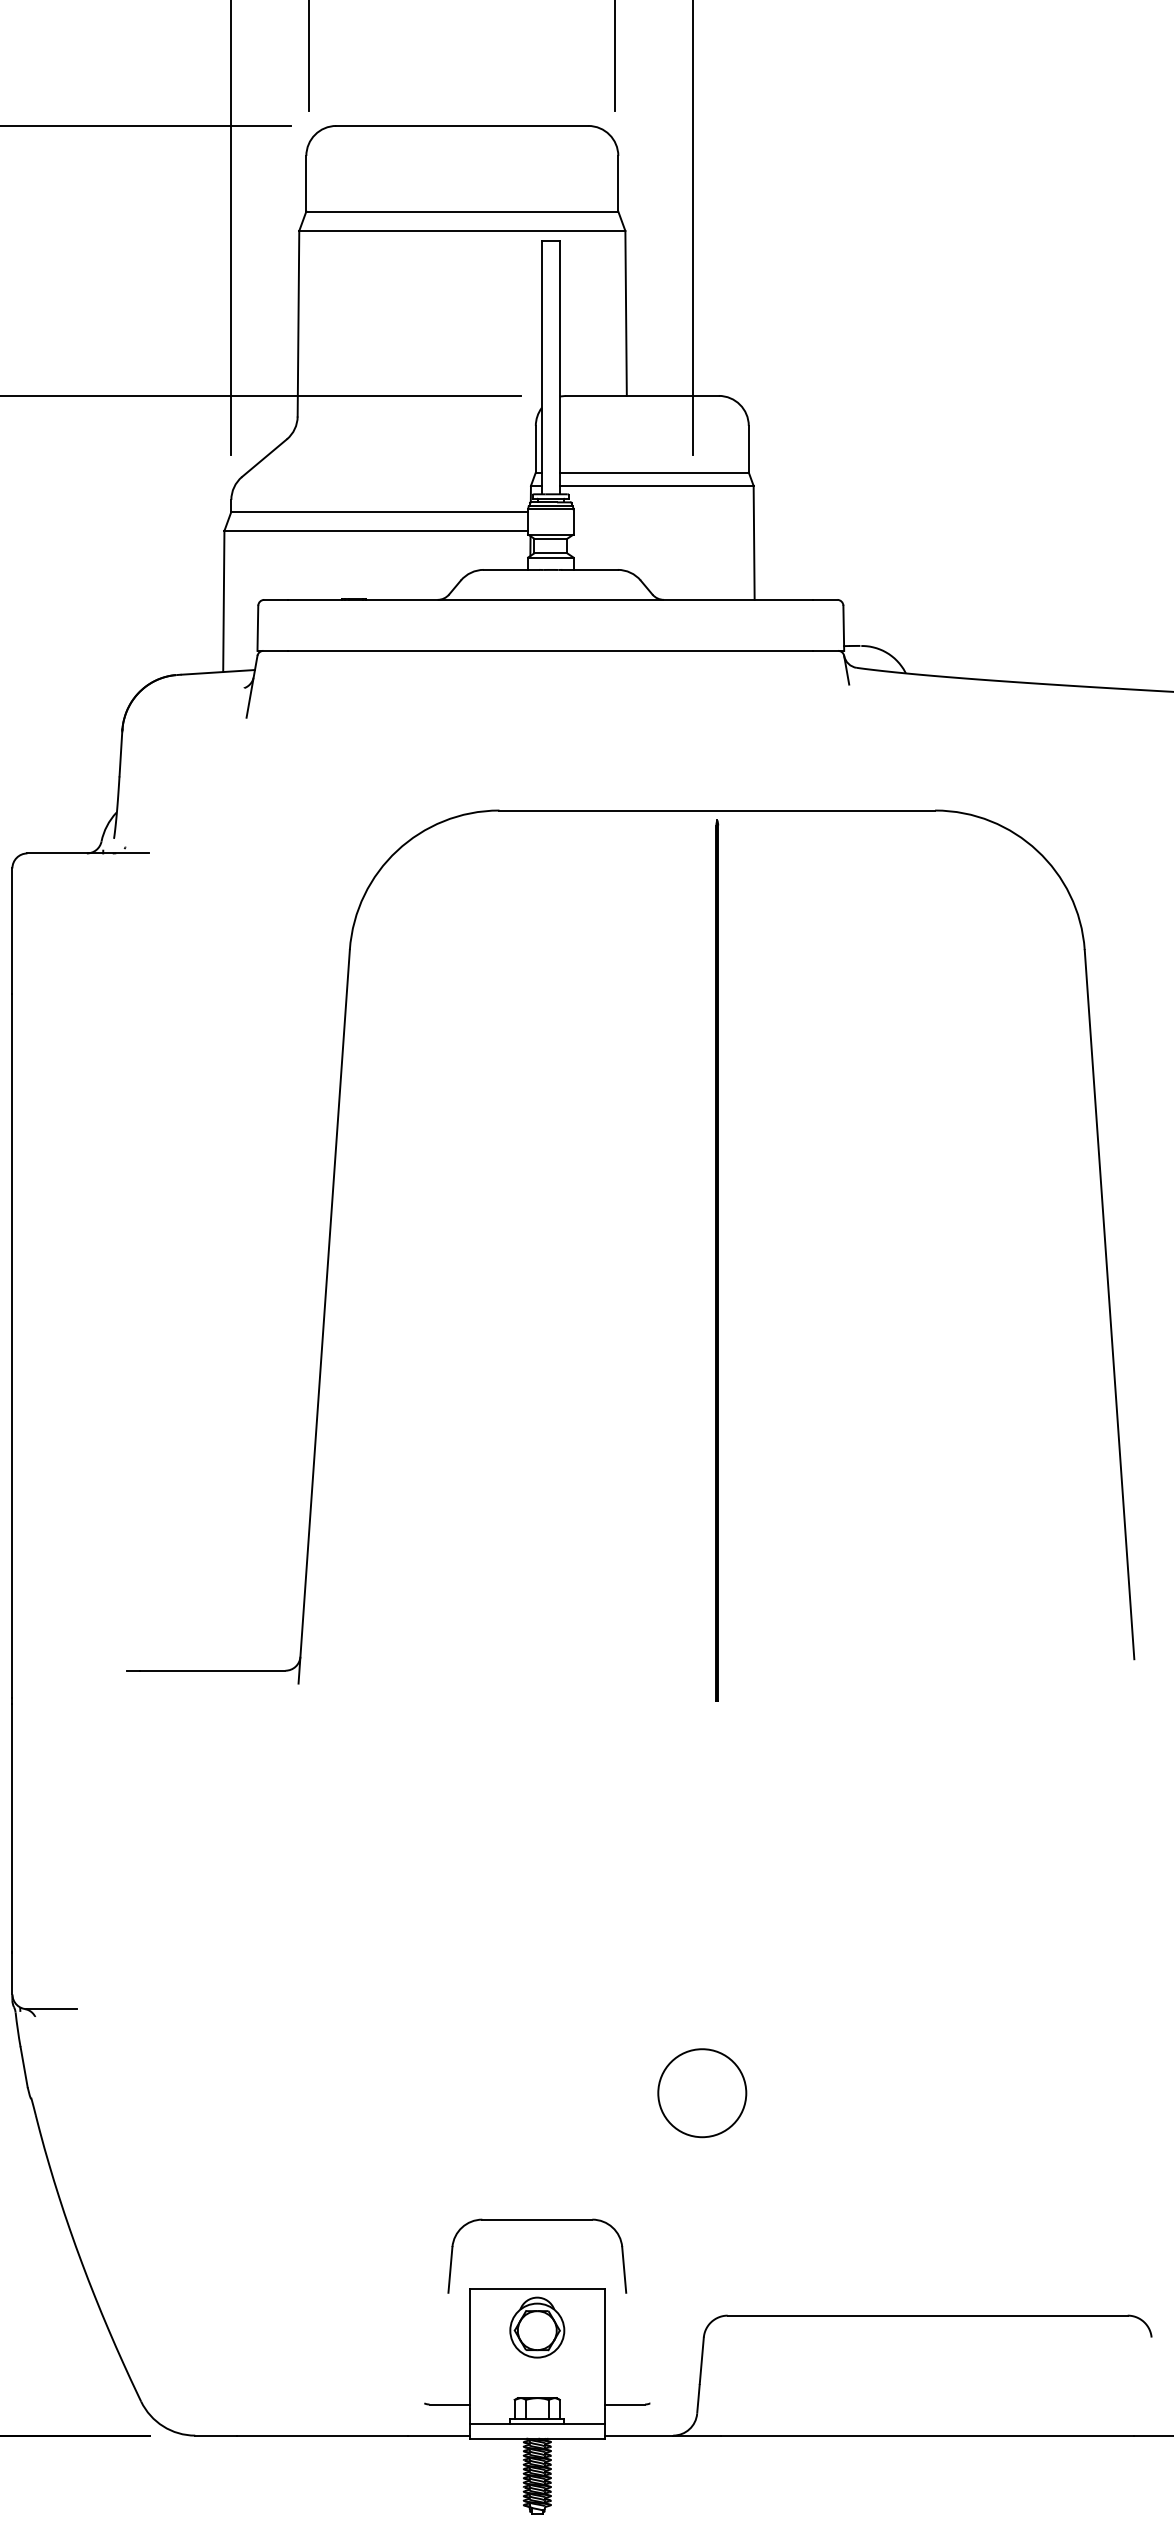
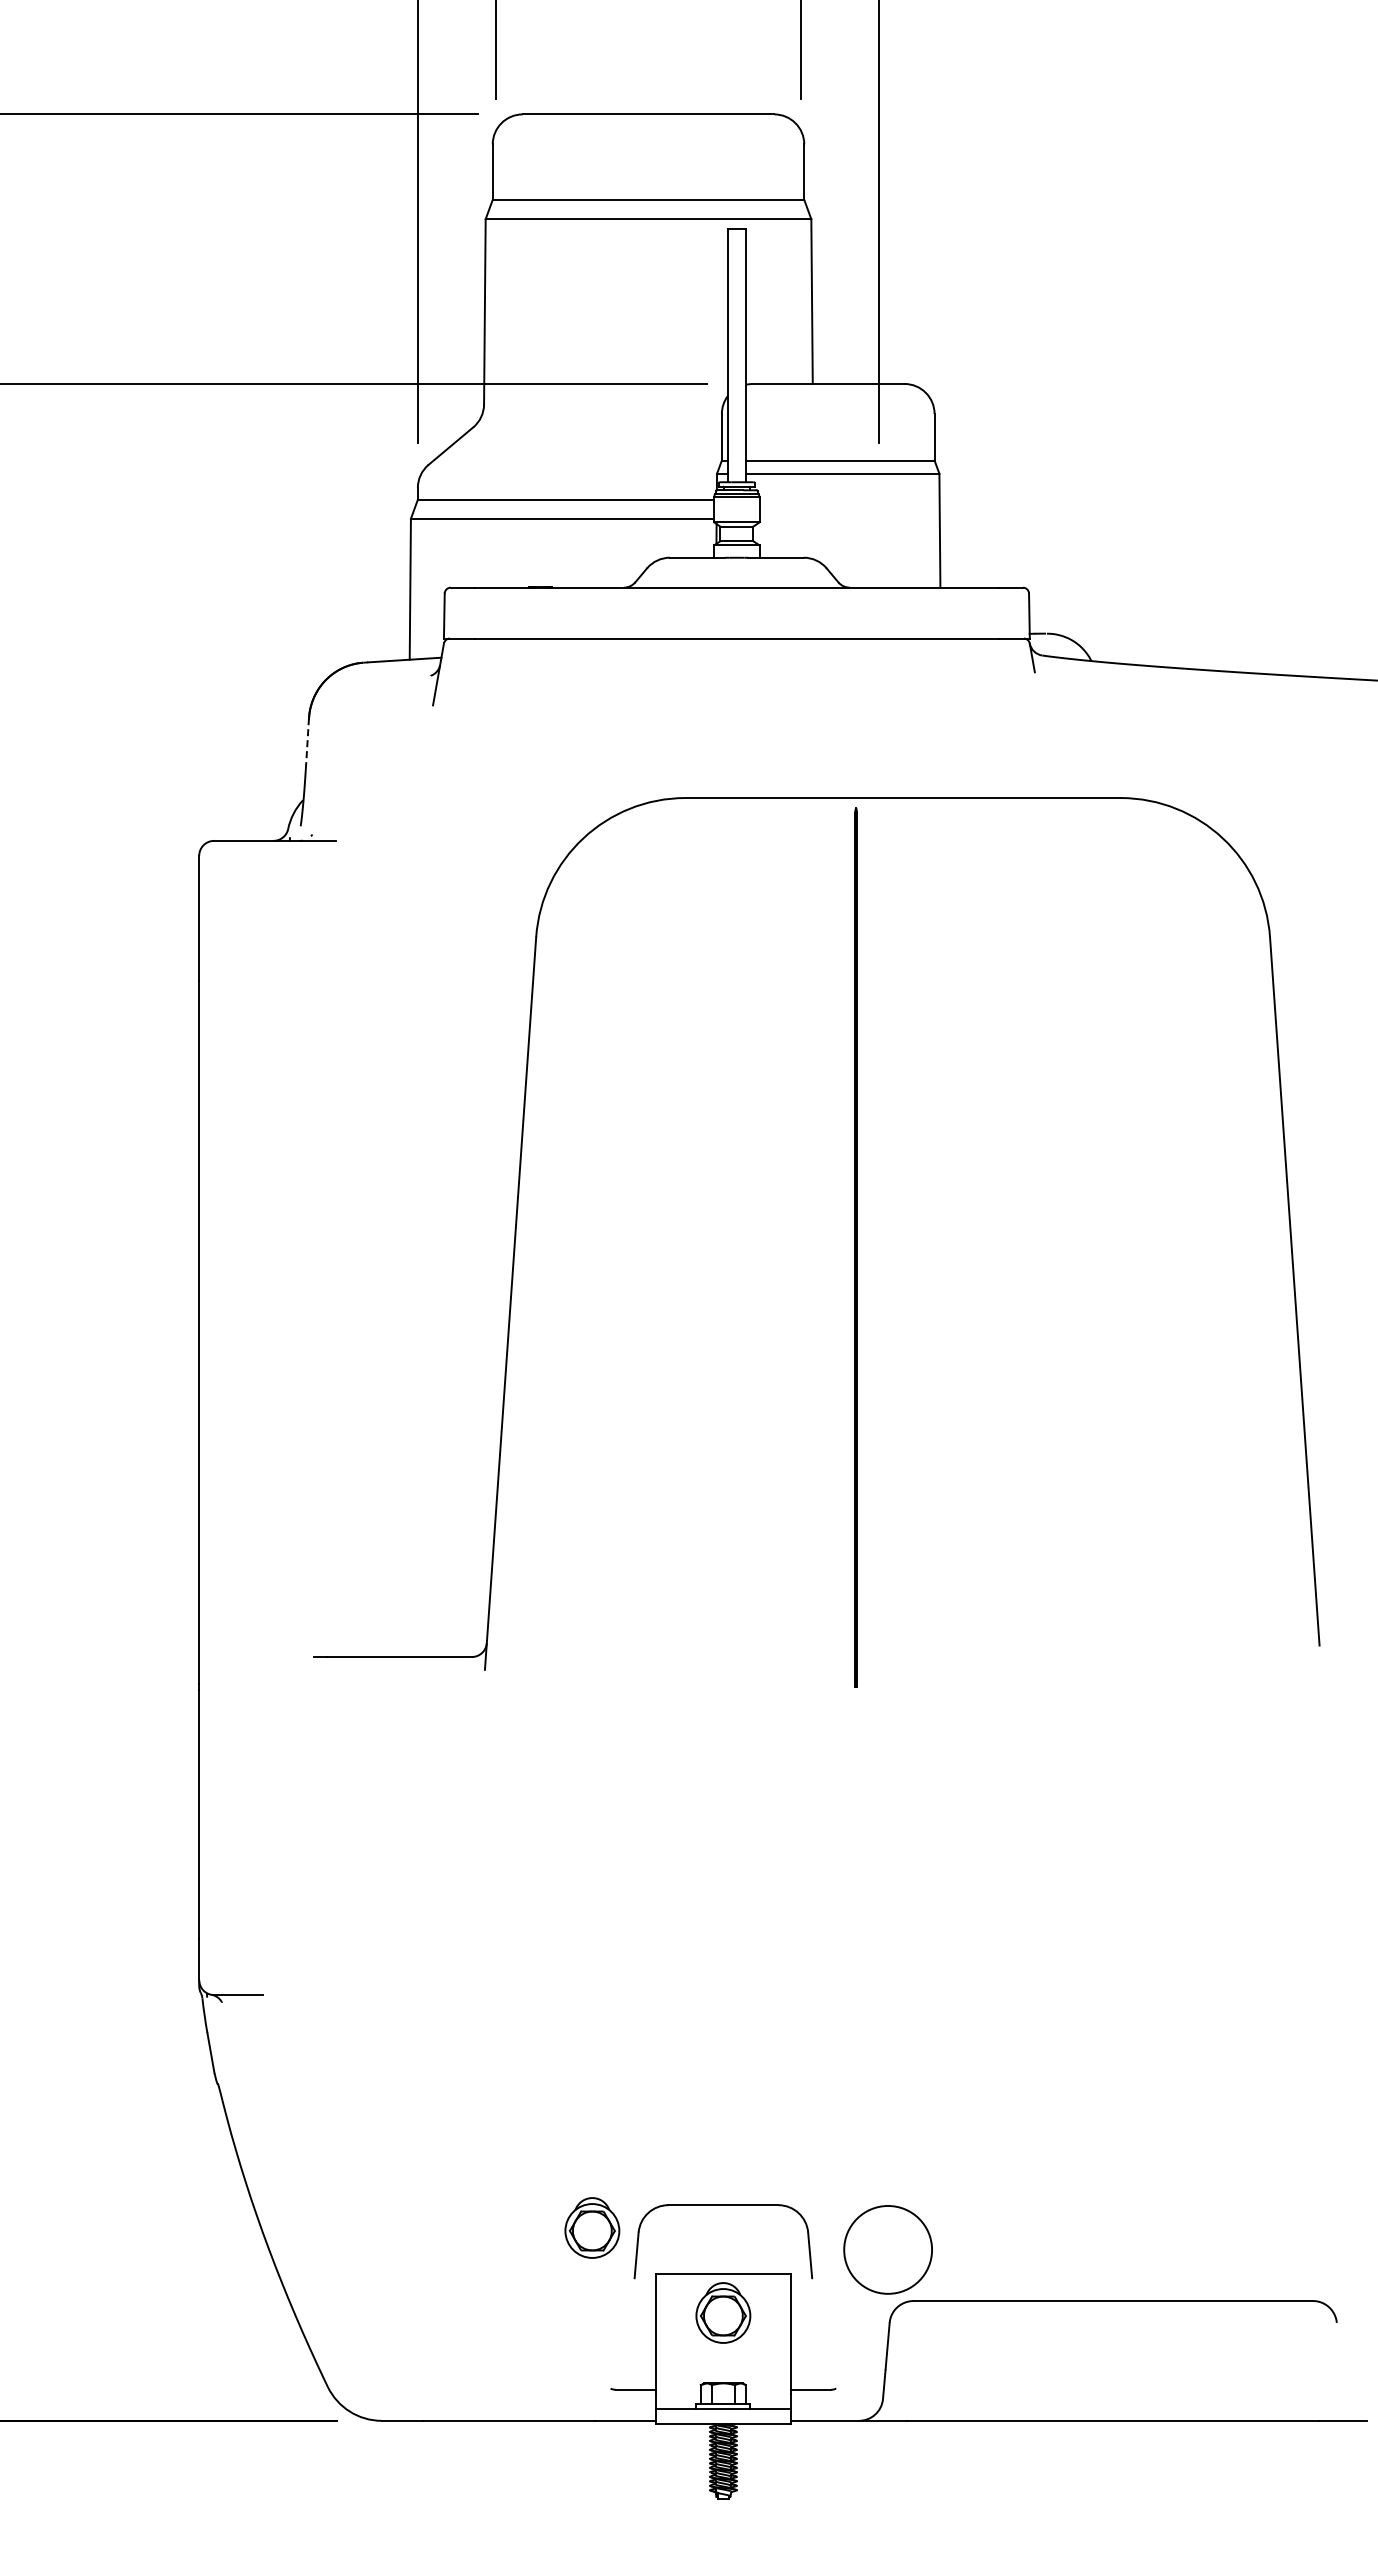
line: (120, 753) -> (307, 741), solid -> dashed
line: (716, 1260) -> (855, 1247), moved
part: (701, 2092) -> (887, 2249), moved
part: (406, 2242) -> (592, 2227), added

